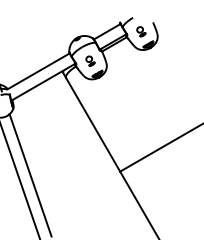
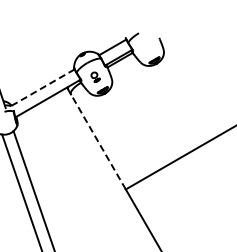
part: (141, 31) -> (147, 47), removed
line: (38, 71) -> (42, 87), solid -> dashed
line: (93, 124) -> (98, 141), solid -> dashed

